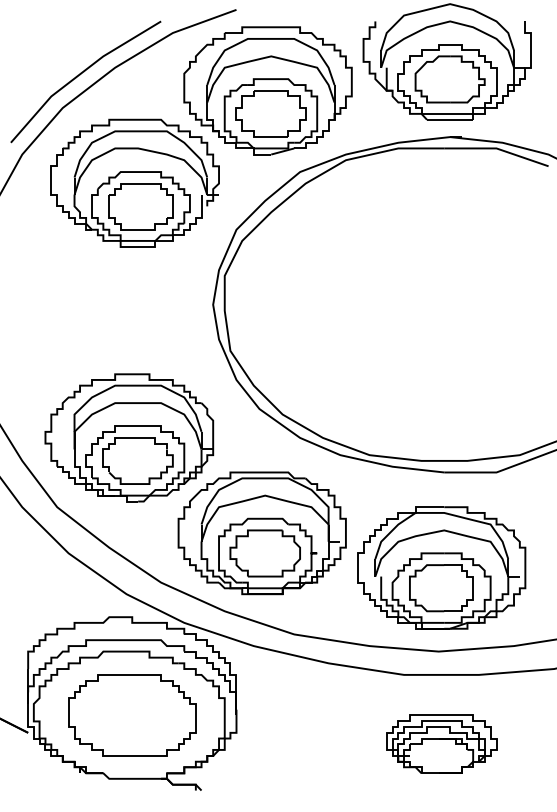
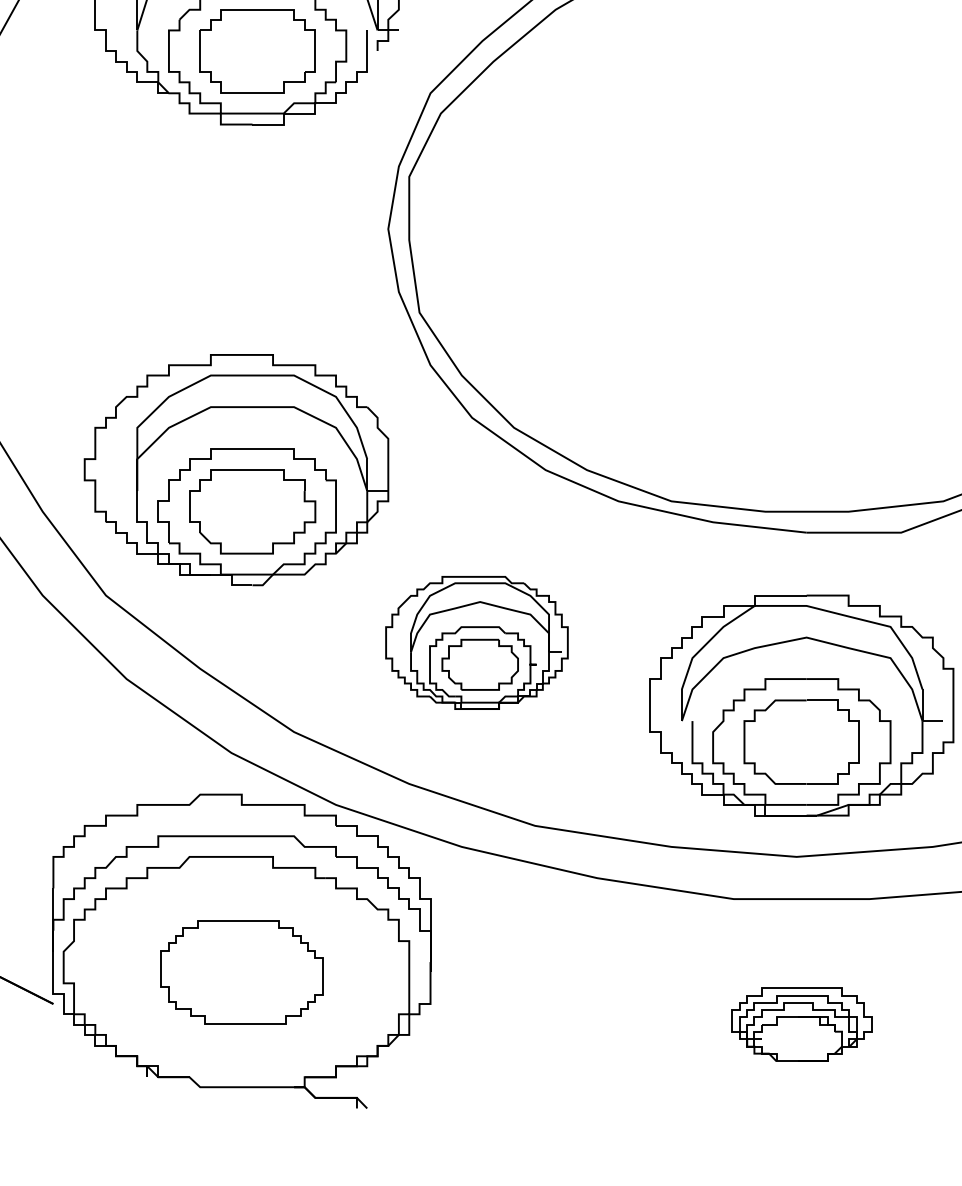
part: (261, 533) -> (475, 643), size x0.6
part: (132, 715) -> (242, 972), size x0.7
part: (441, 743) -> (801, 1023), size x0.7

